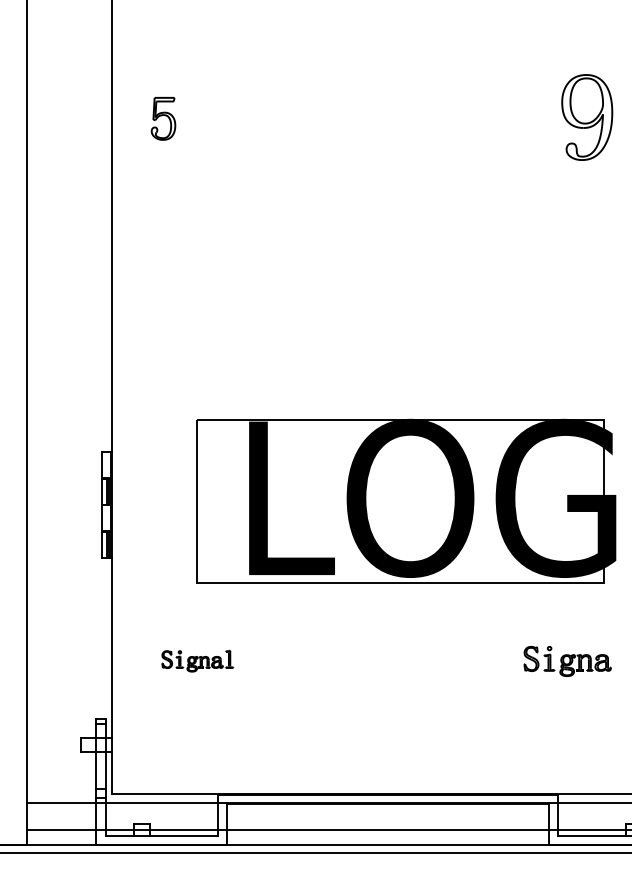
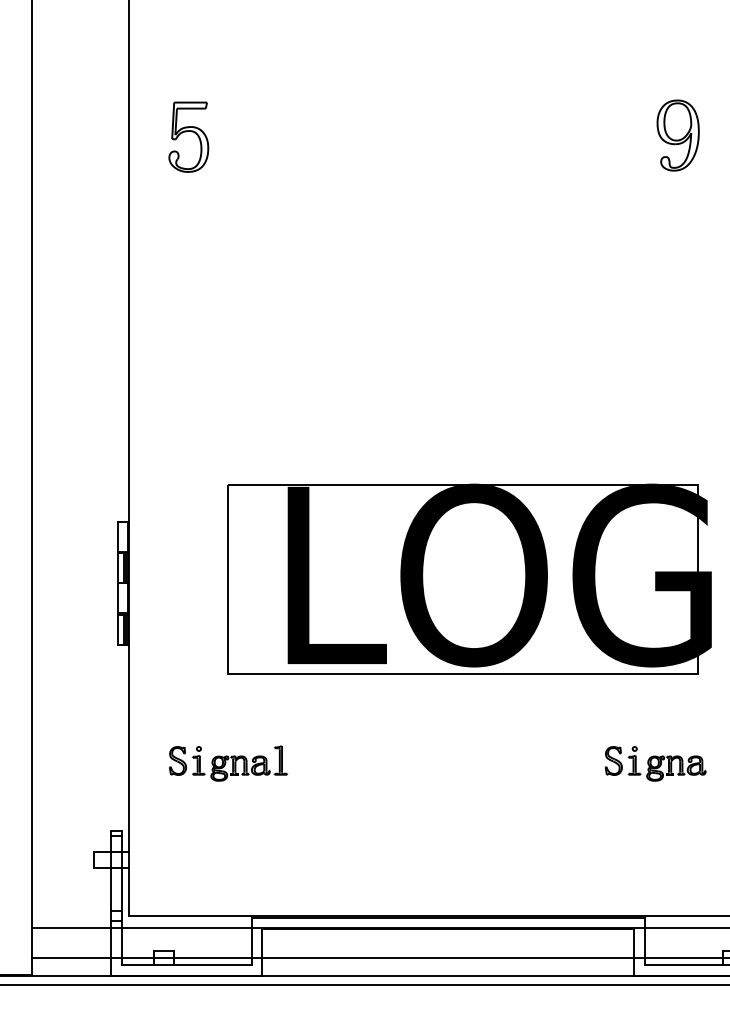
part: (586, 117) -> (677, 135), size x0.71
part: (163, 118) -> (188, 136), size x1.43
part: (197, 661) -> (228, 763), size x1.43

